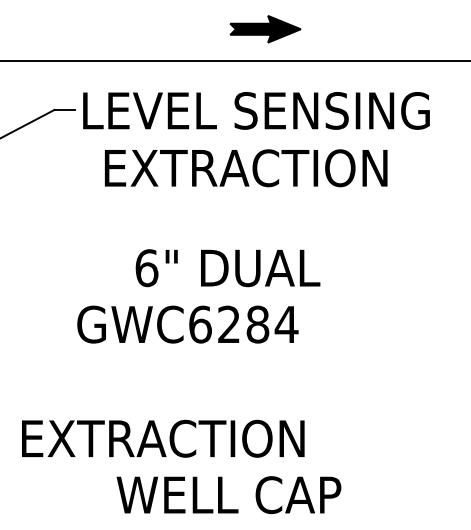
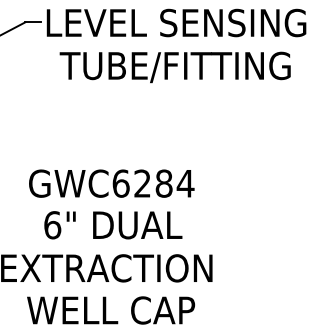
text: (254, 170) -> (175, 67), EXTRACTION -> TUBE/FITTING
text: (227, 268) -> (112, 225), moved
text: (187, 324) -> (111, 183), moved
text: (228, 495) -> (110, 310), moved

